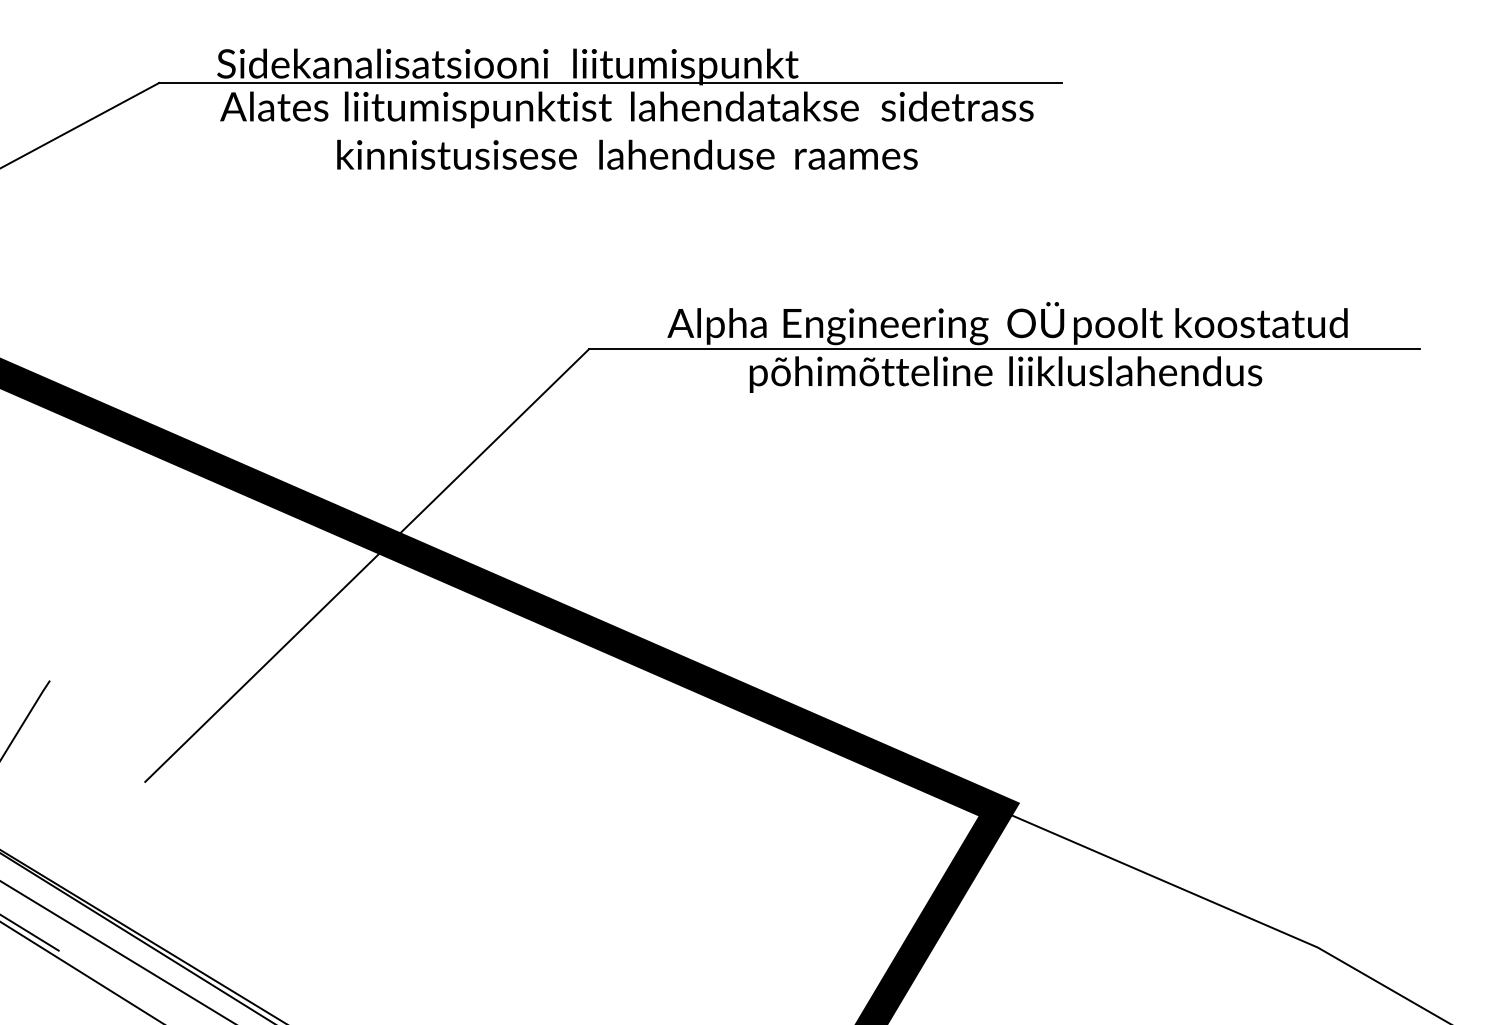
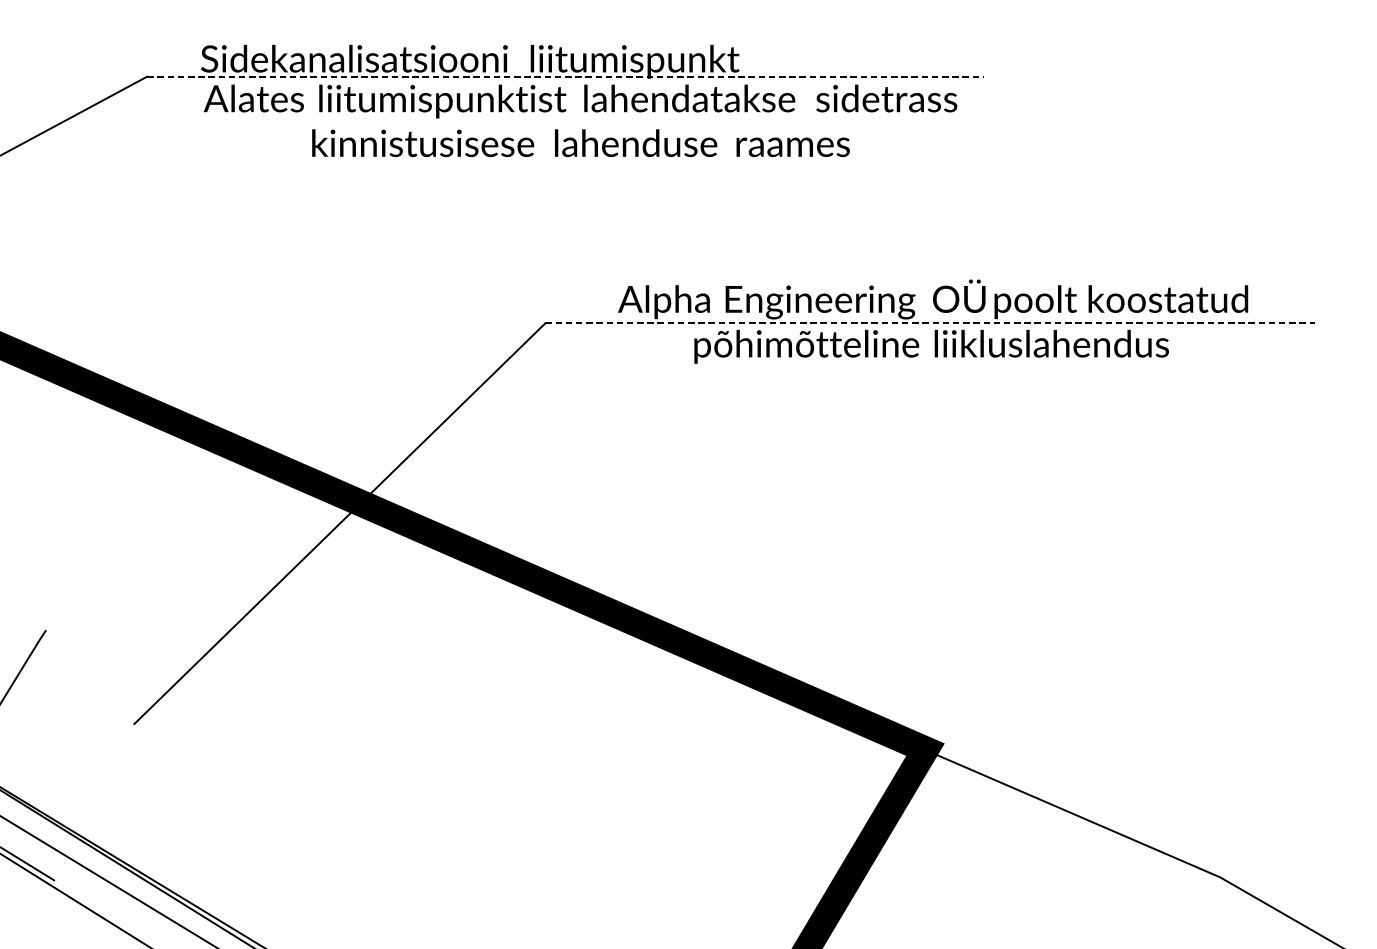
line: (611, 82) -> (566, 76), solid -> dashed
line: (1004, 349) -> (930, 323), solid -> dashed

